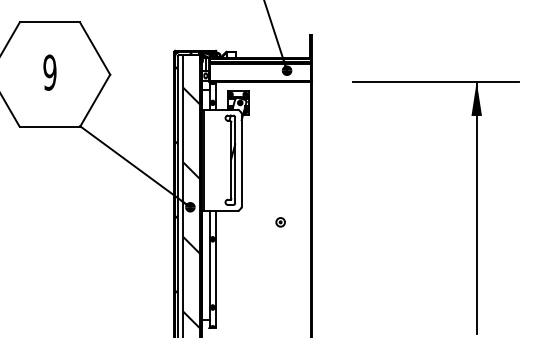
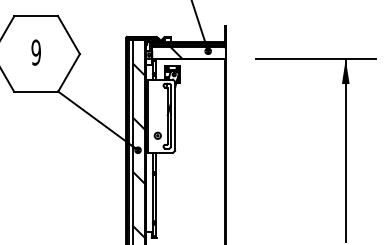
hatch: (272, 72) -> (197, 52), added
part: (280, 222) -> (157, 135), moved

